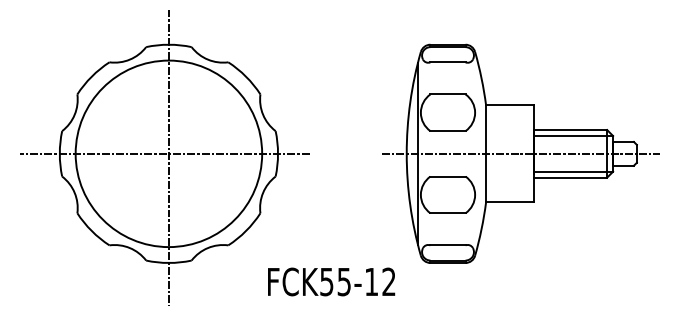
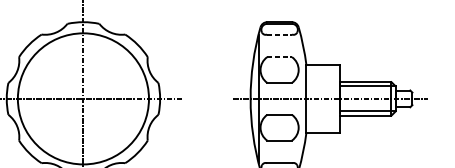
line: (448, 62) -> (279, 34), solid -> dashed
line: (448, 94) -> (279, 57), solid -> dashed

